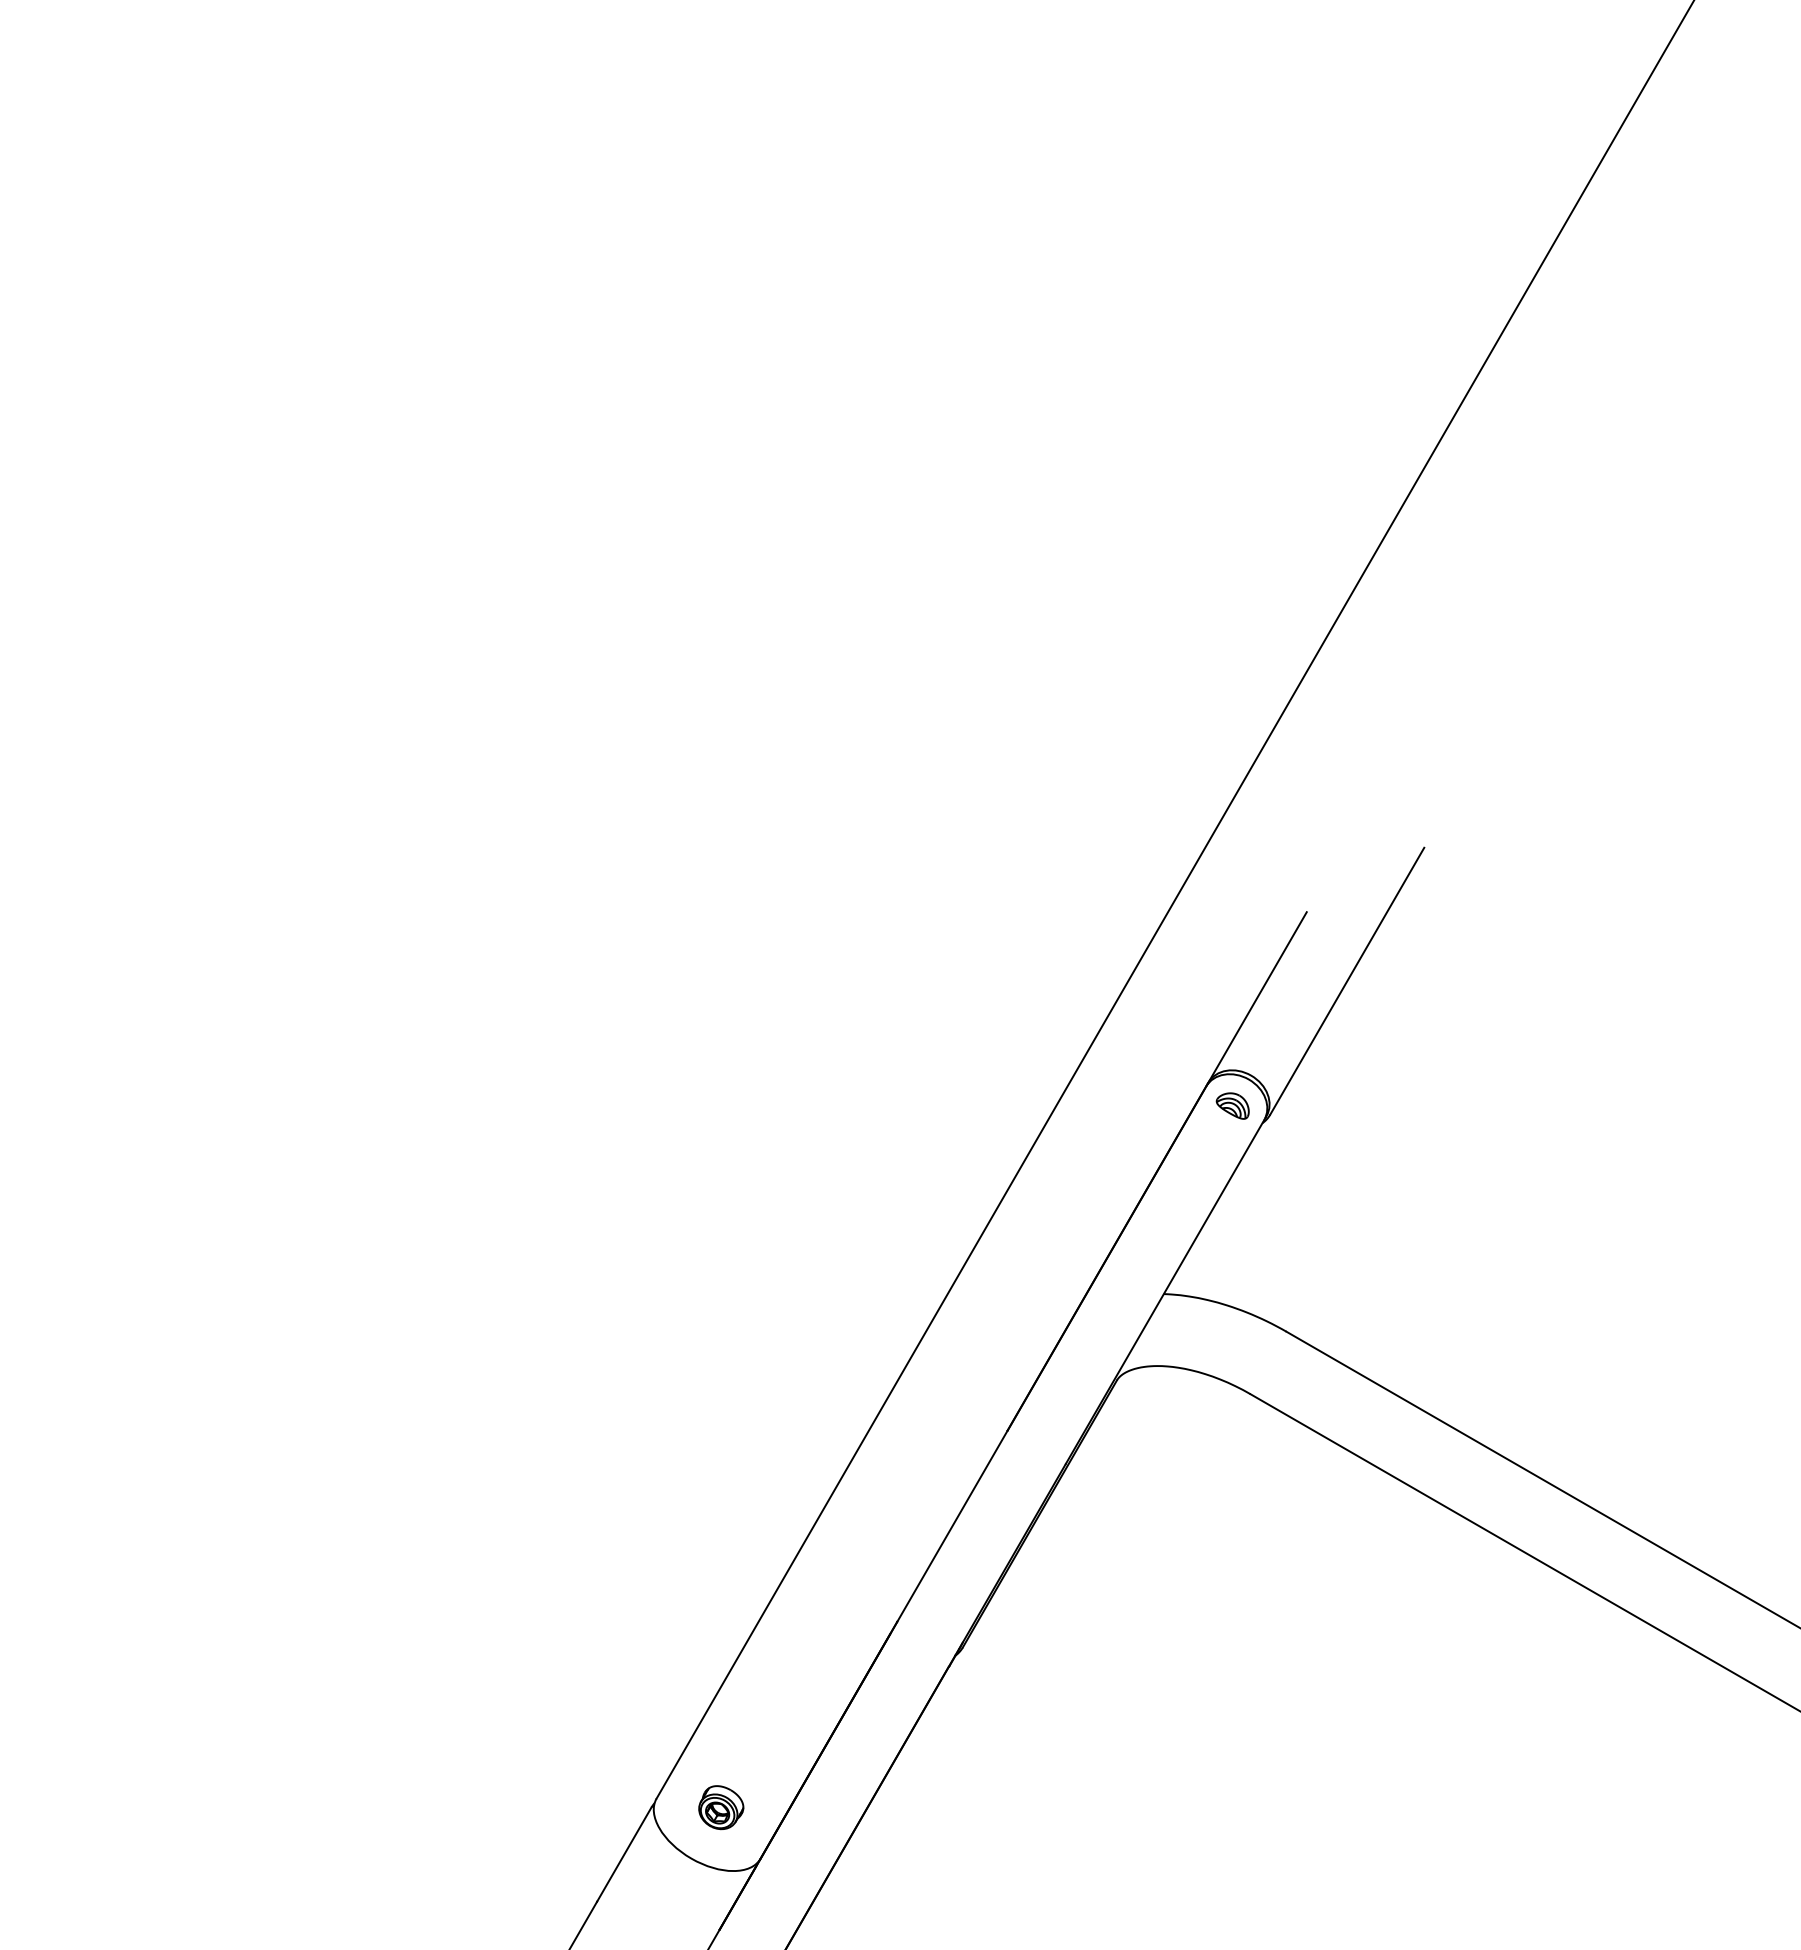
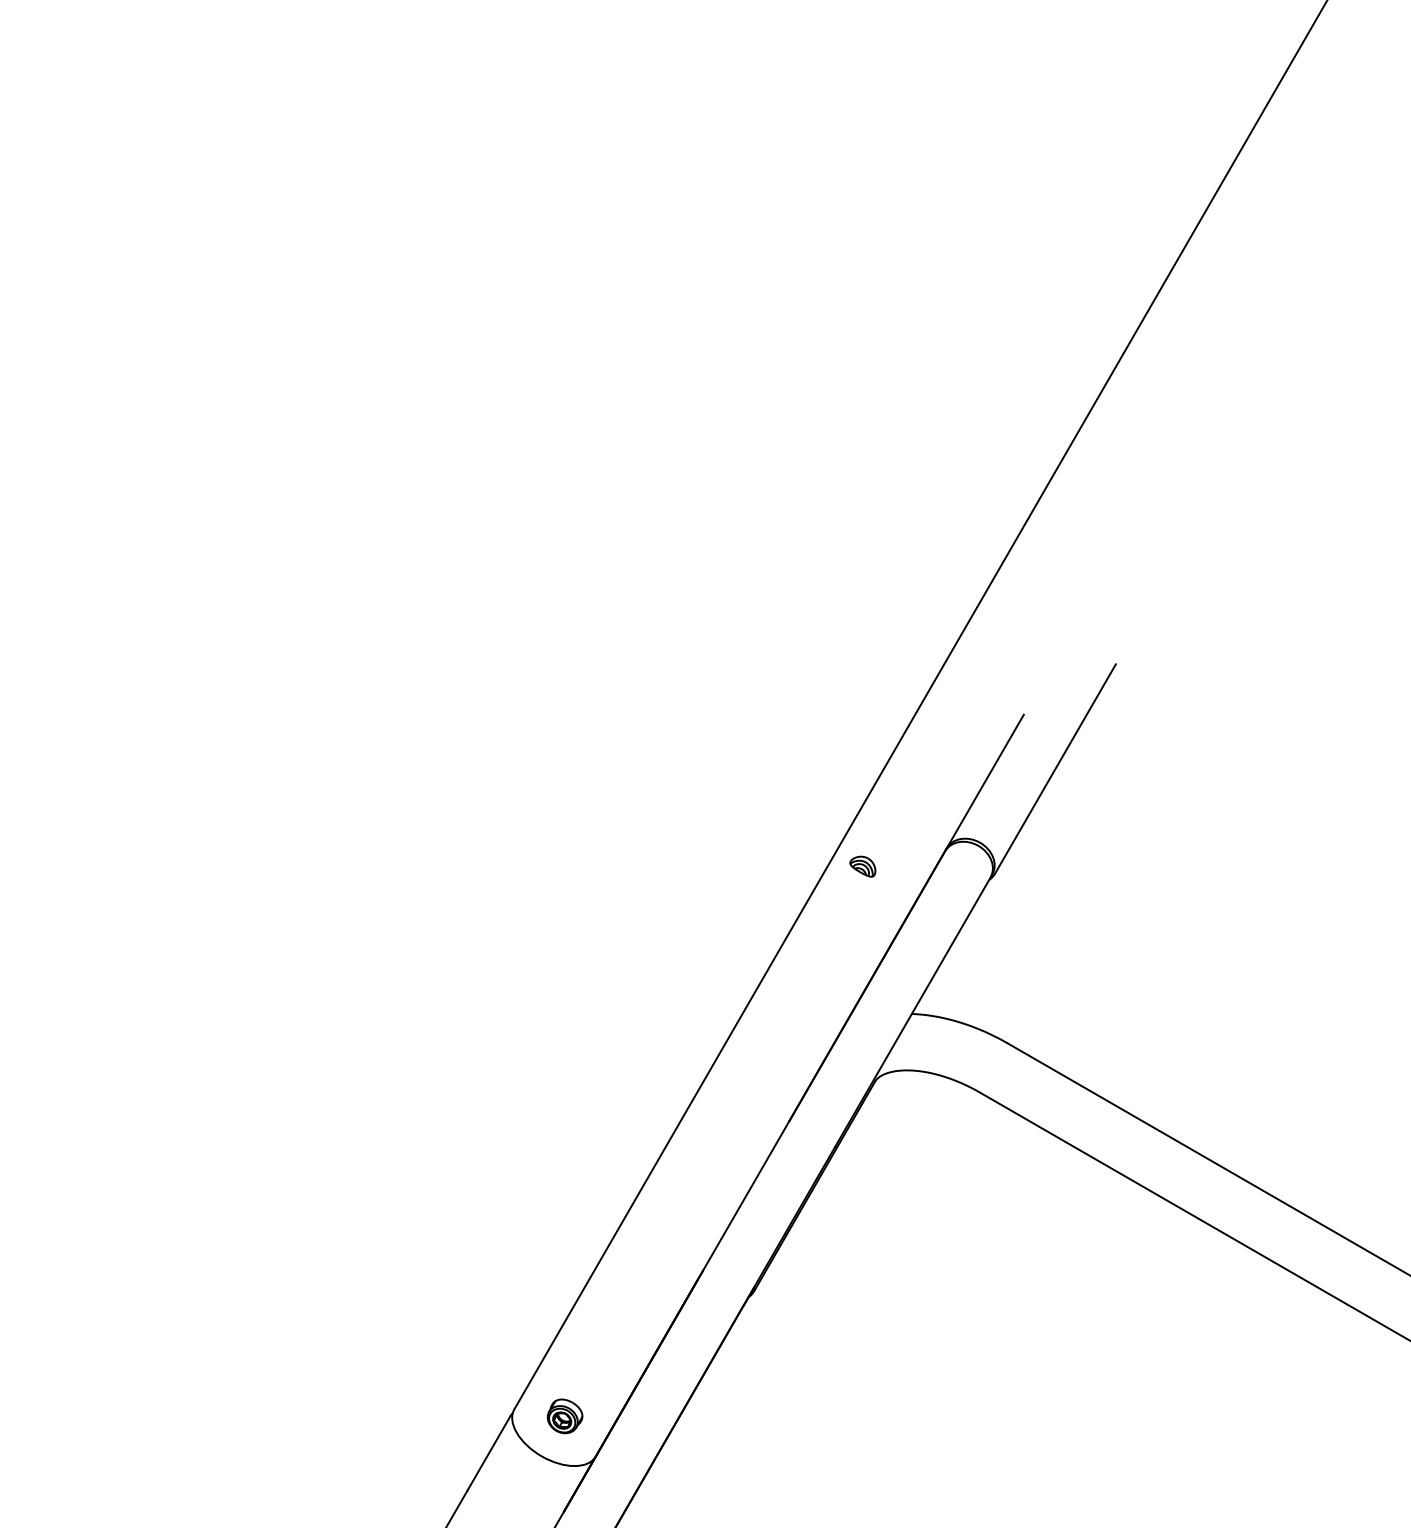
part: (1232, 1105) -> (862, 866), moved

